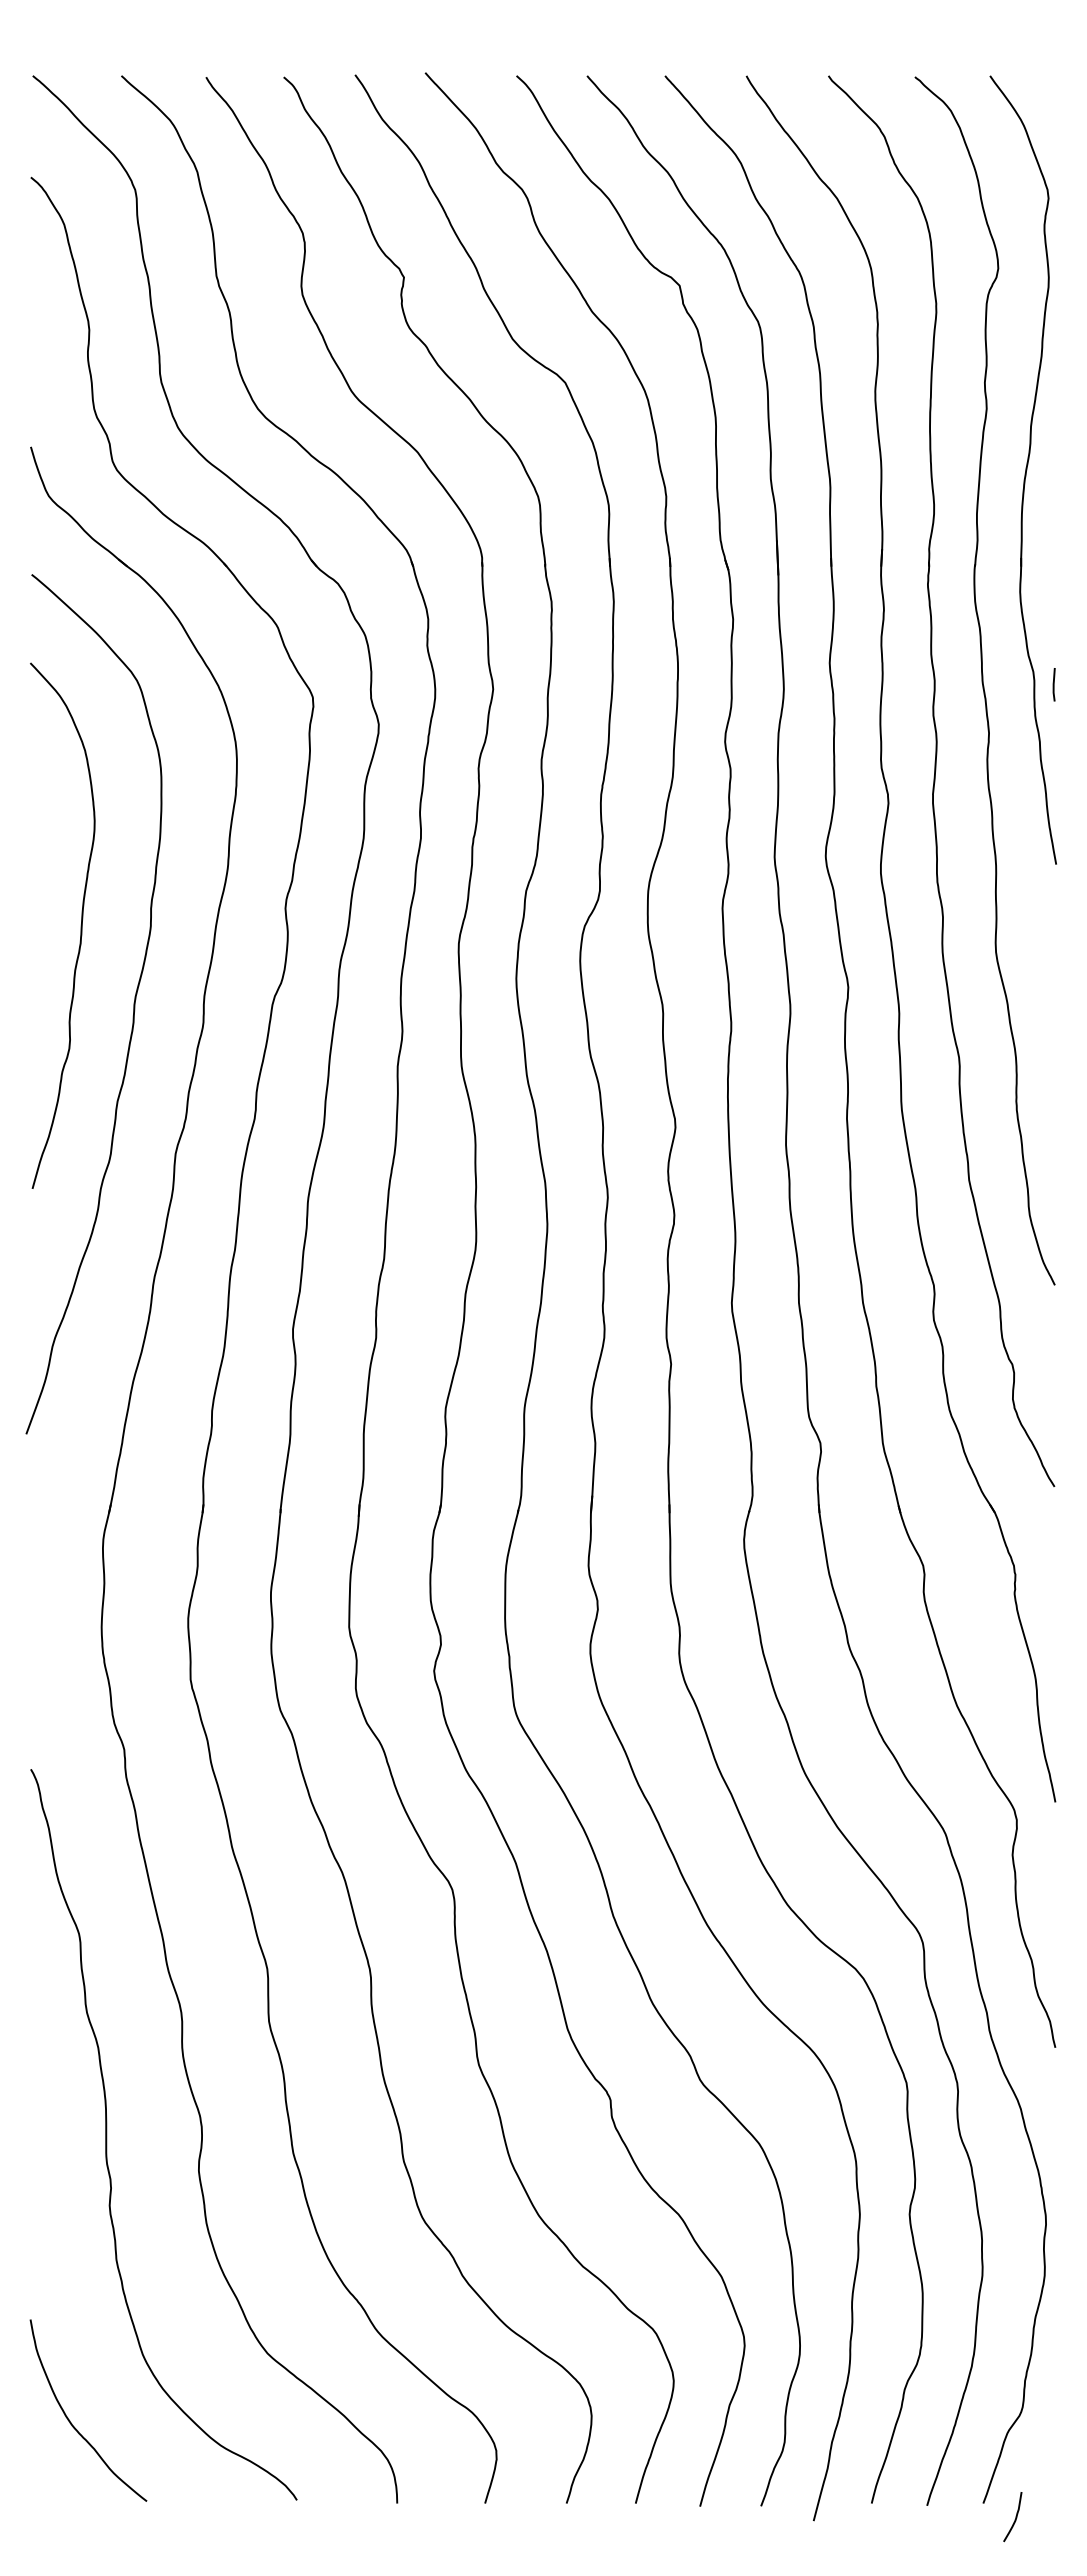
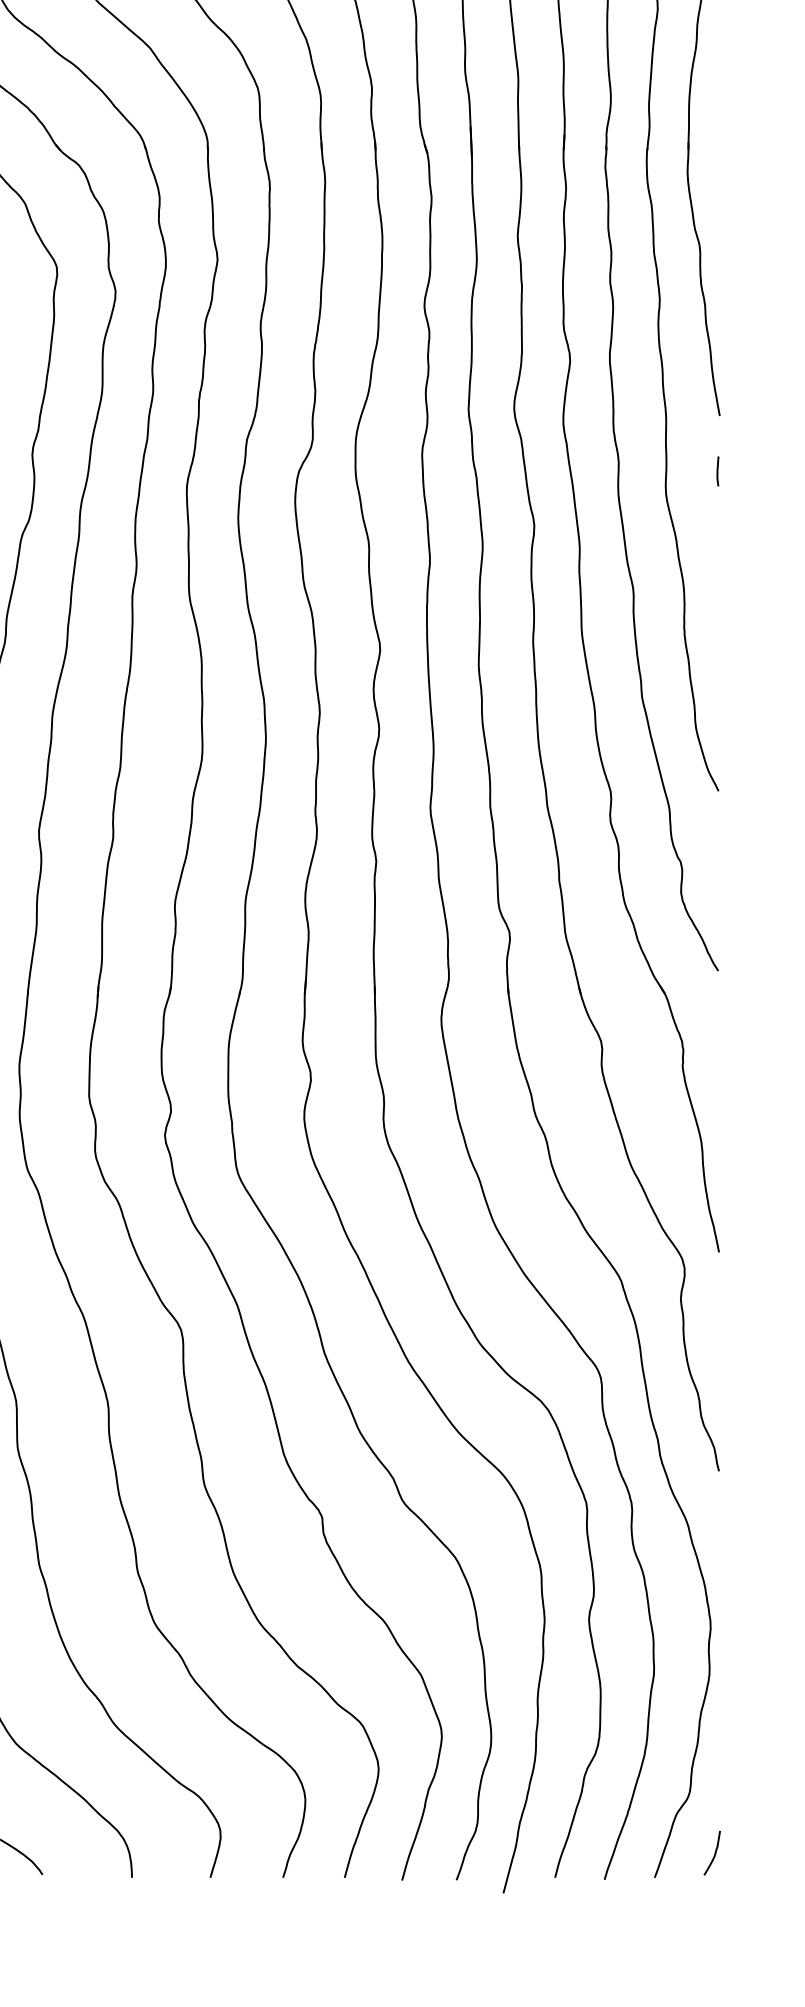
line: (1053, 684) -> (717, 471), moved
curve: (1014, 2519) -> (713, 1855), moved

